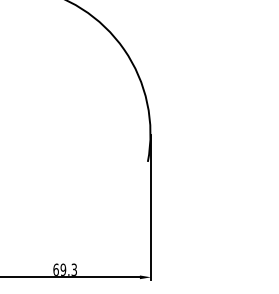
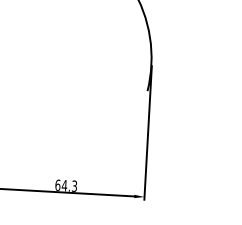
text: (63, 269) -> (64, 185), 69.3 -> 64.3

